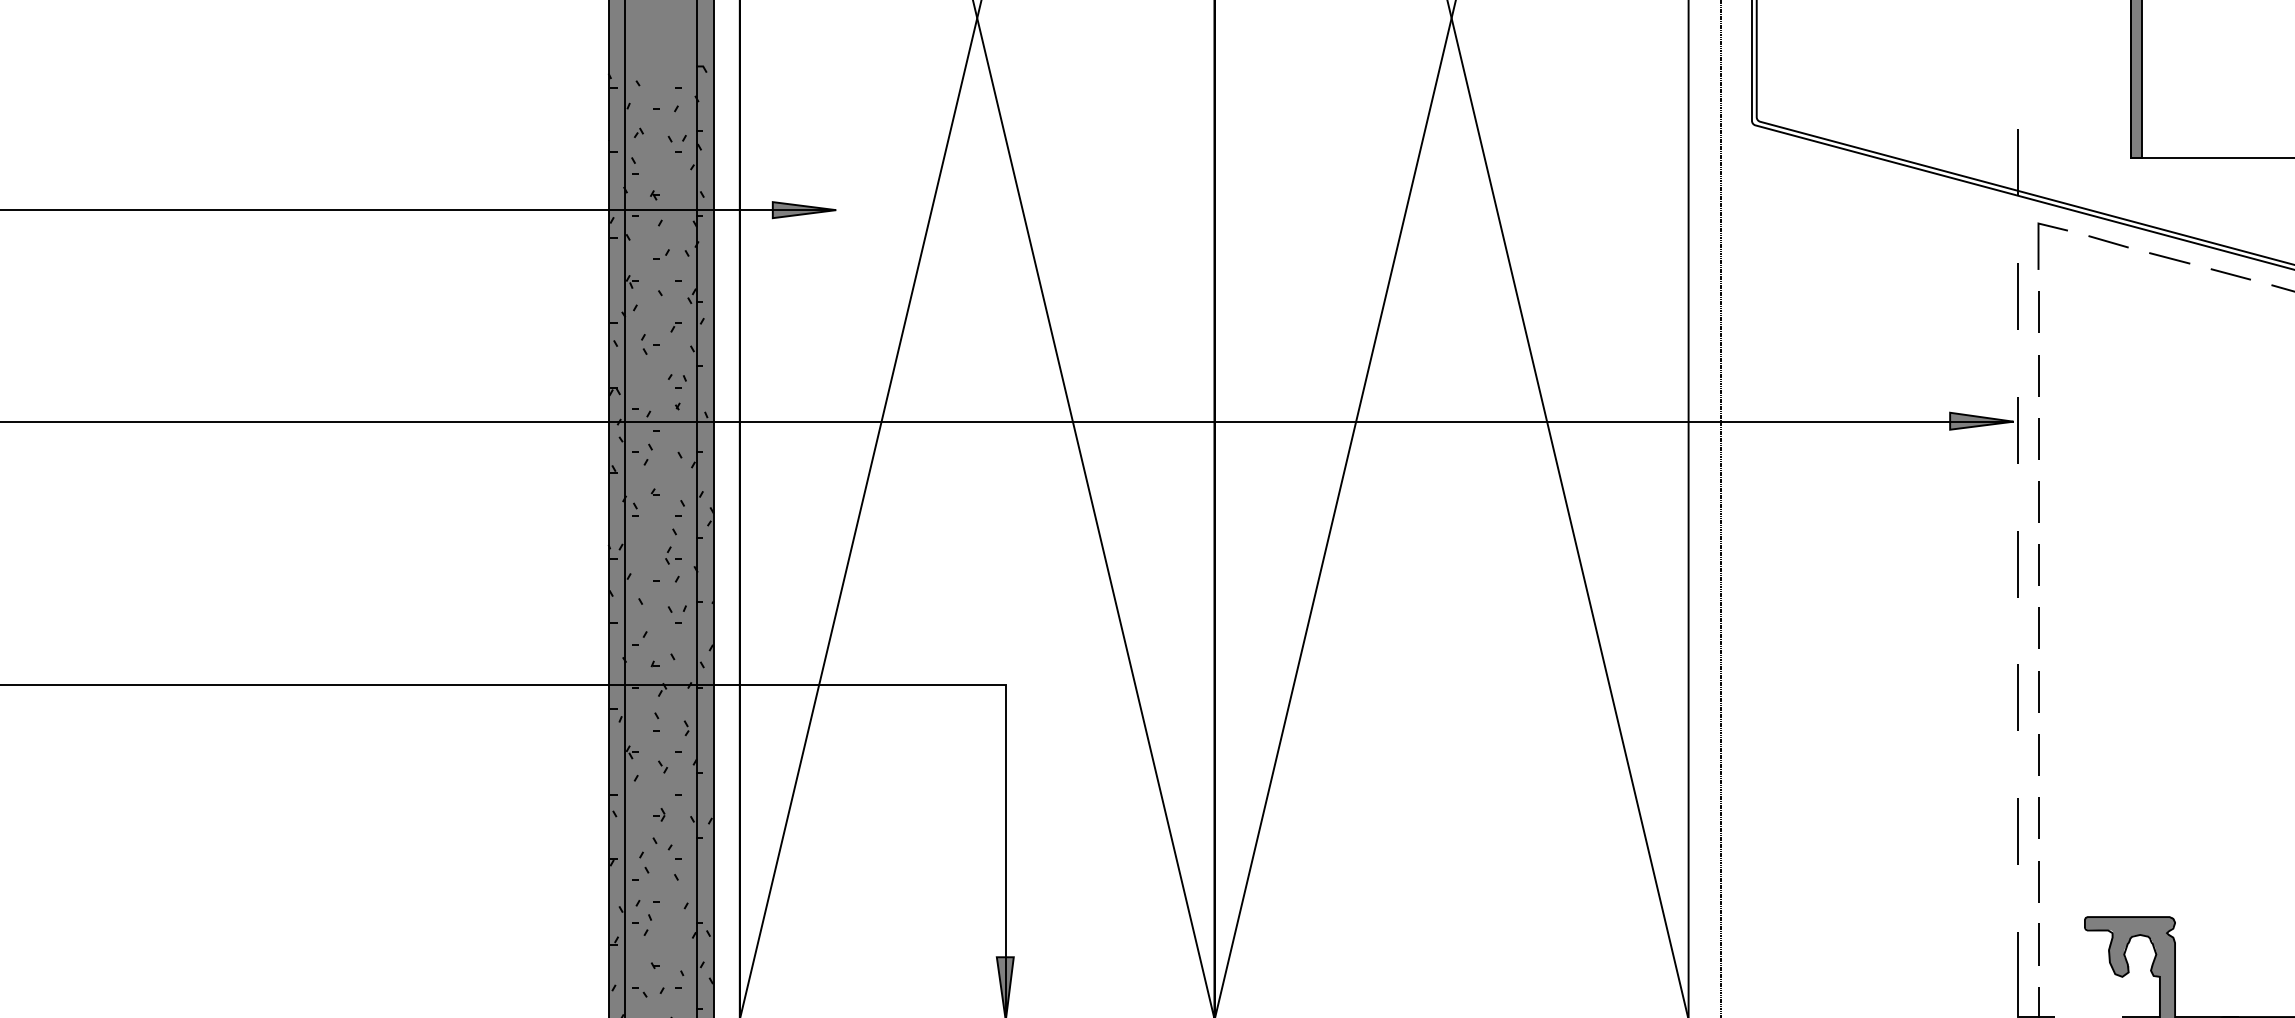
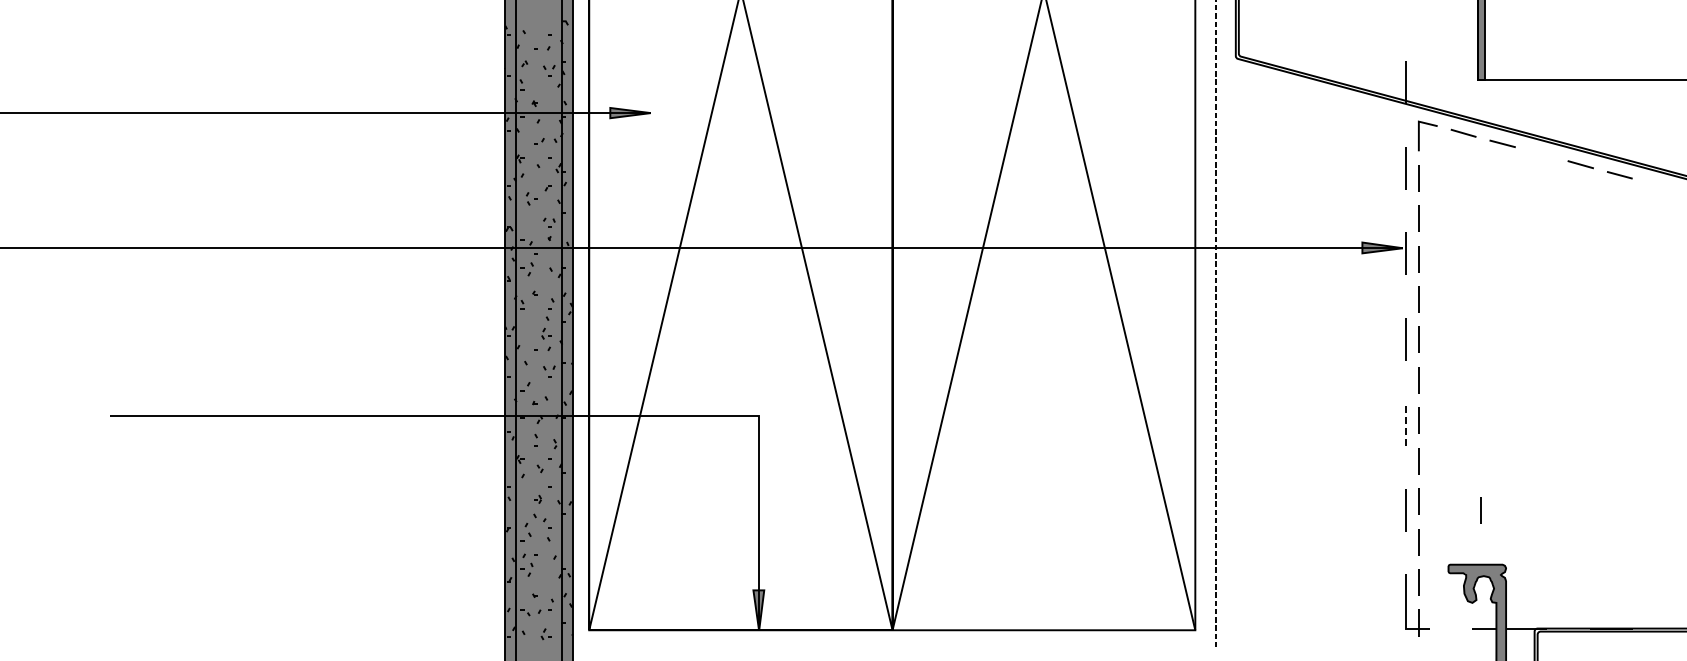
line: (2230, 274) -> (1541, 154), removed
line: (2017, 697) -> (1405, 424), solid -> dashed
line: (2135, 832) -> (1480, 510), added

